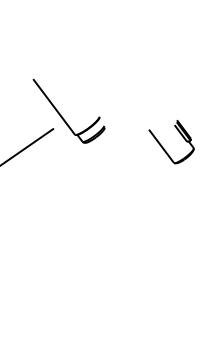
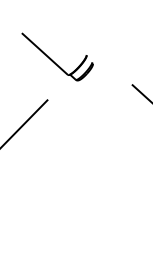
part: (62, 116) -> (53, 61), moved

